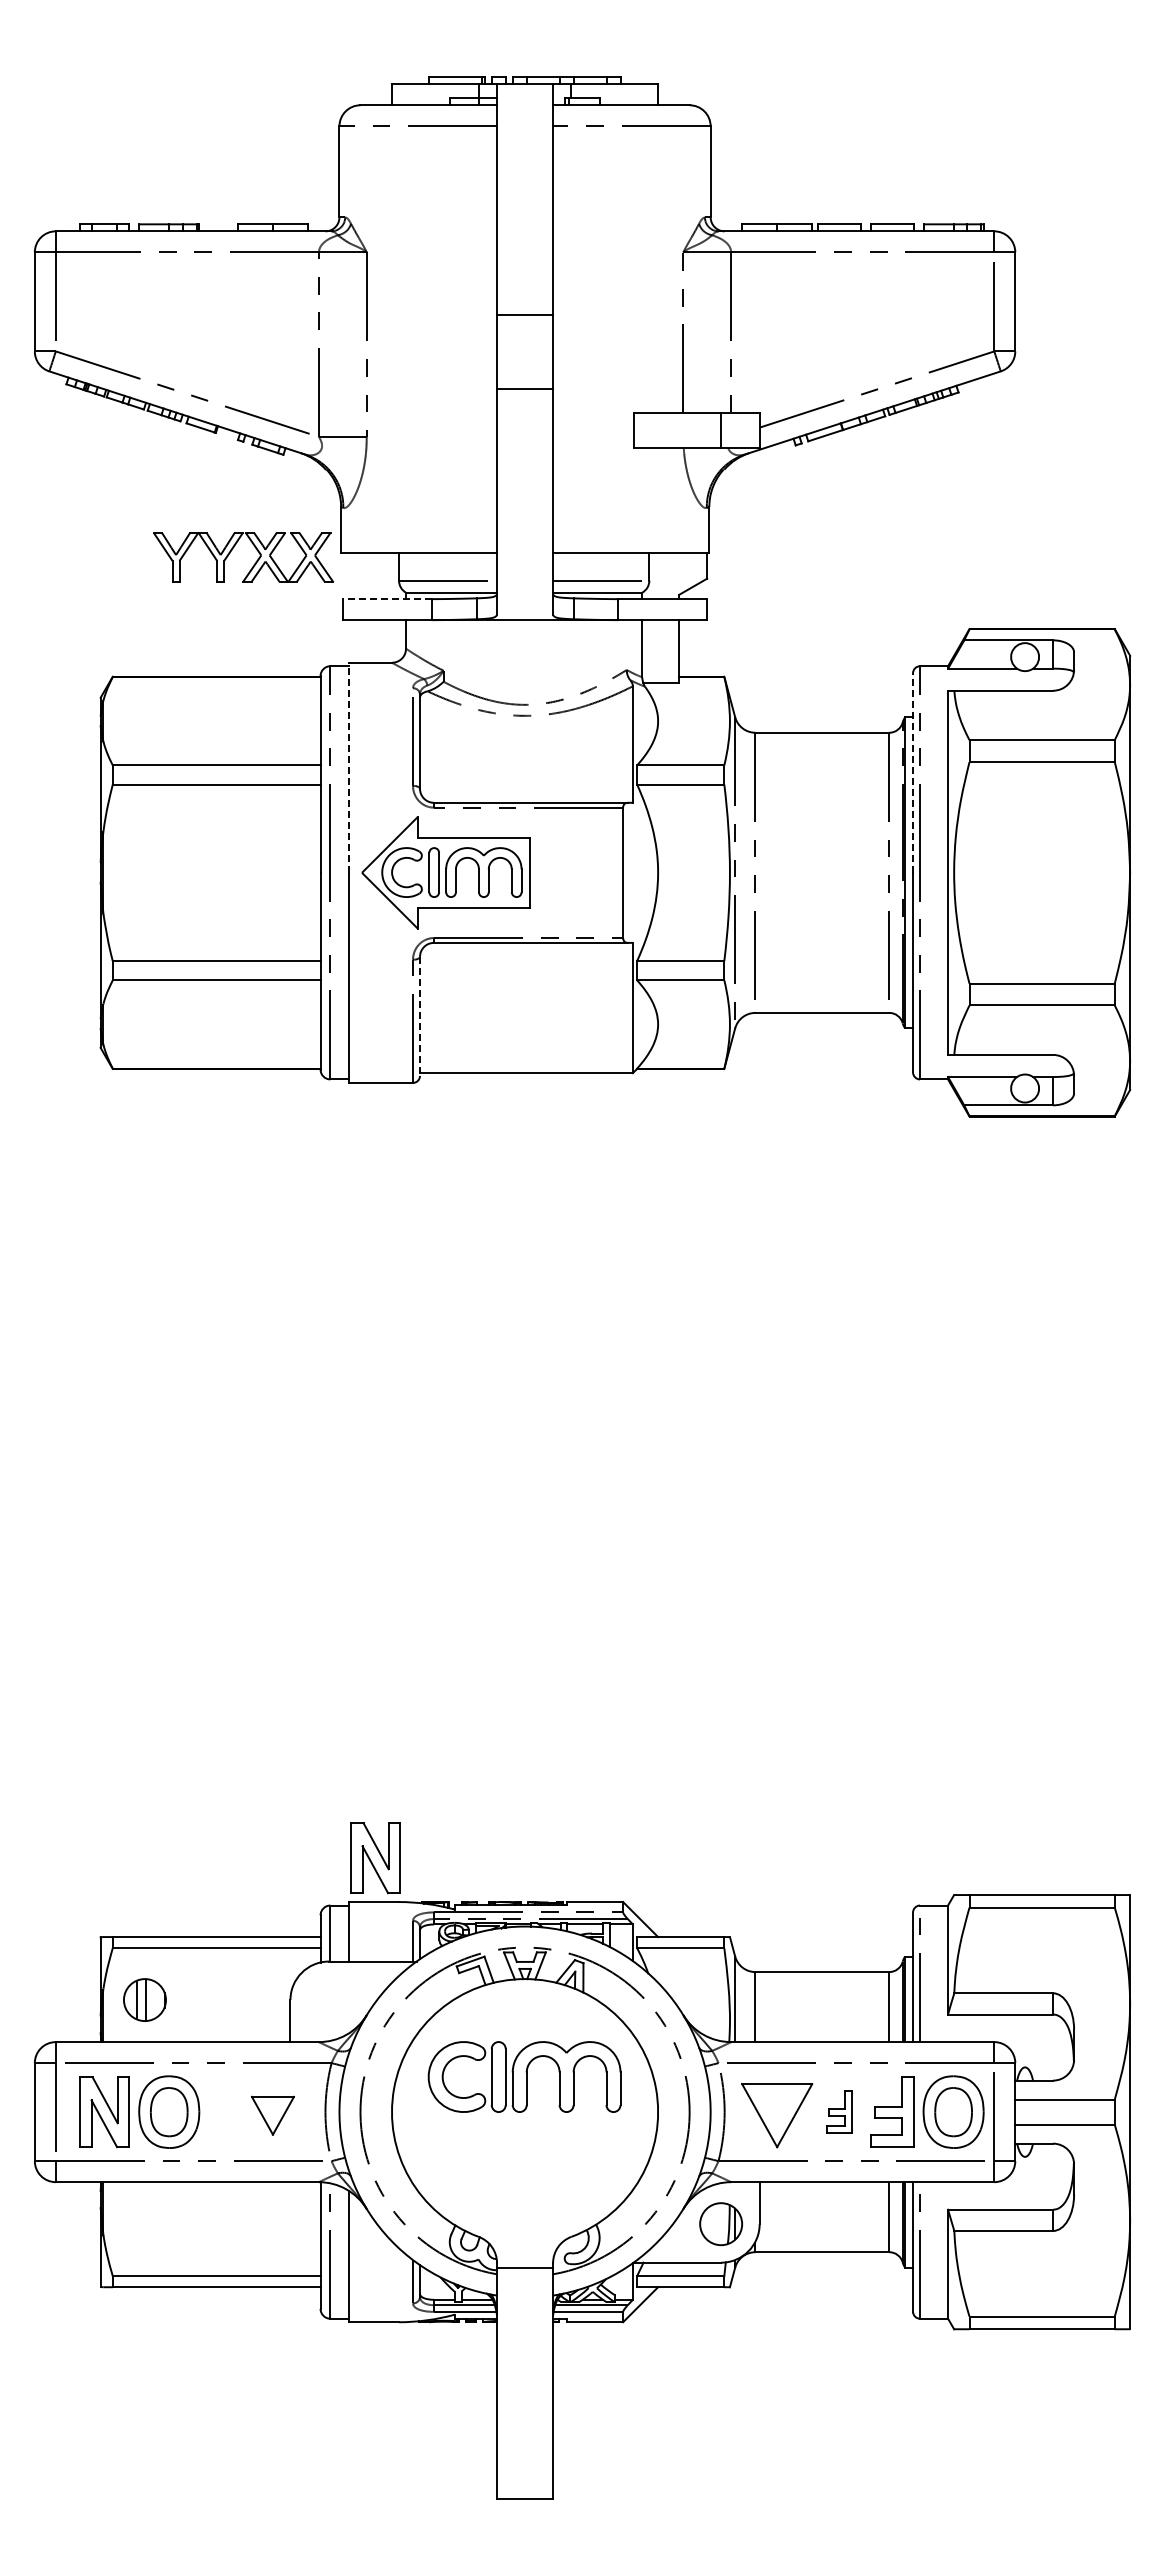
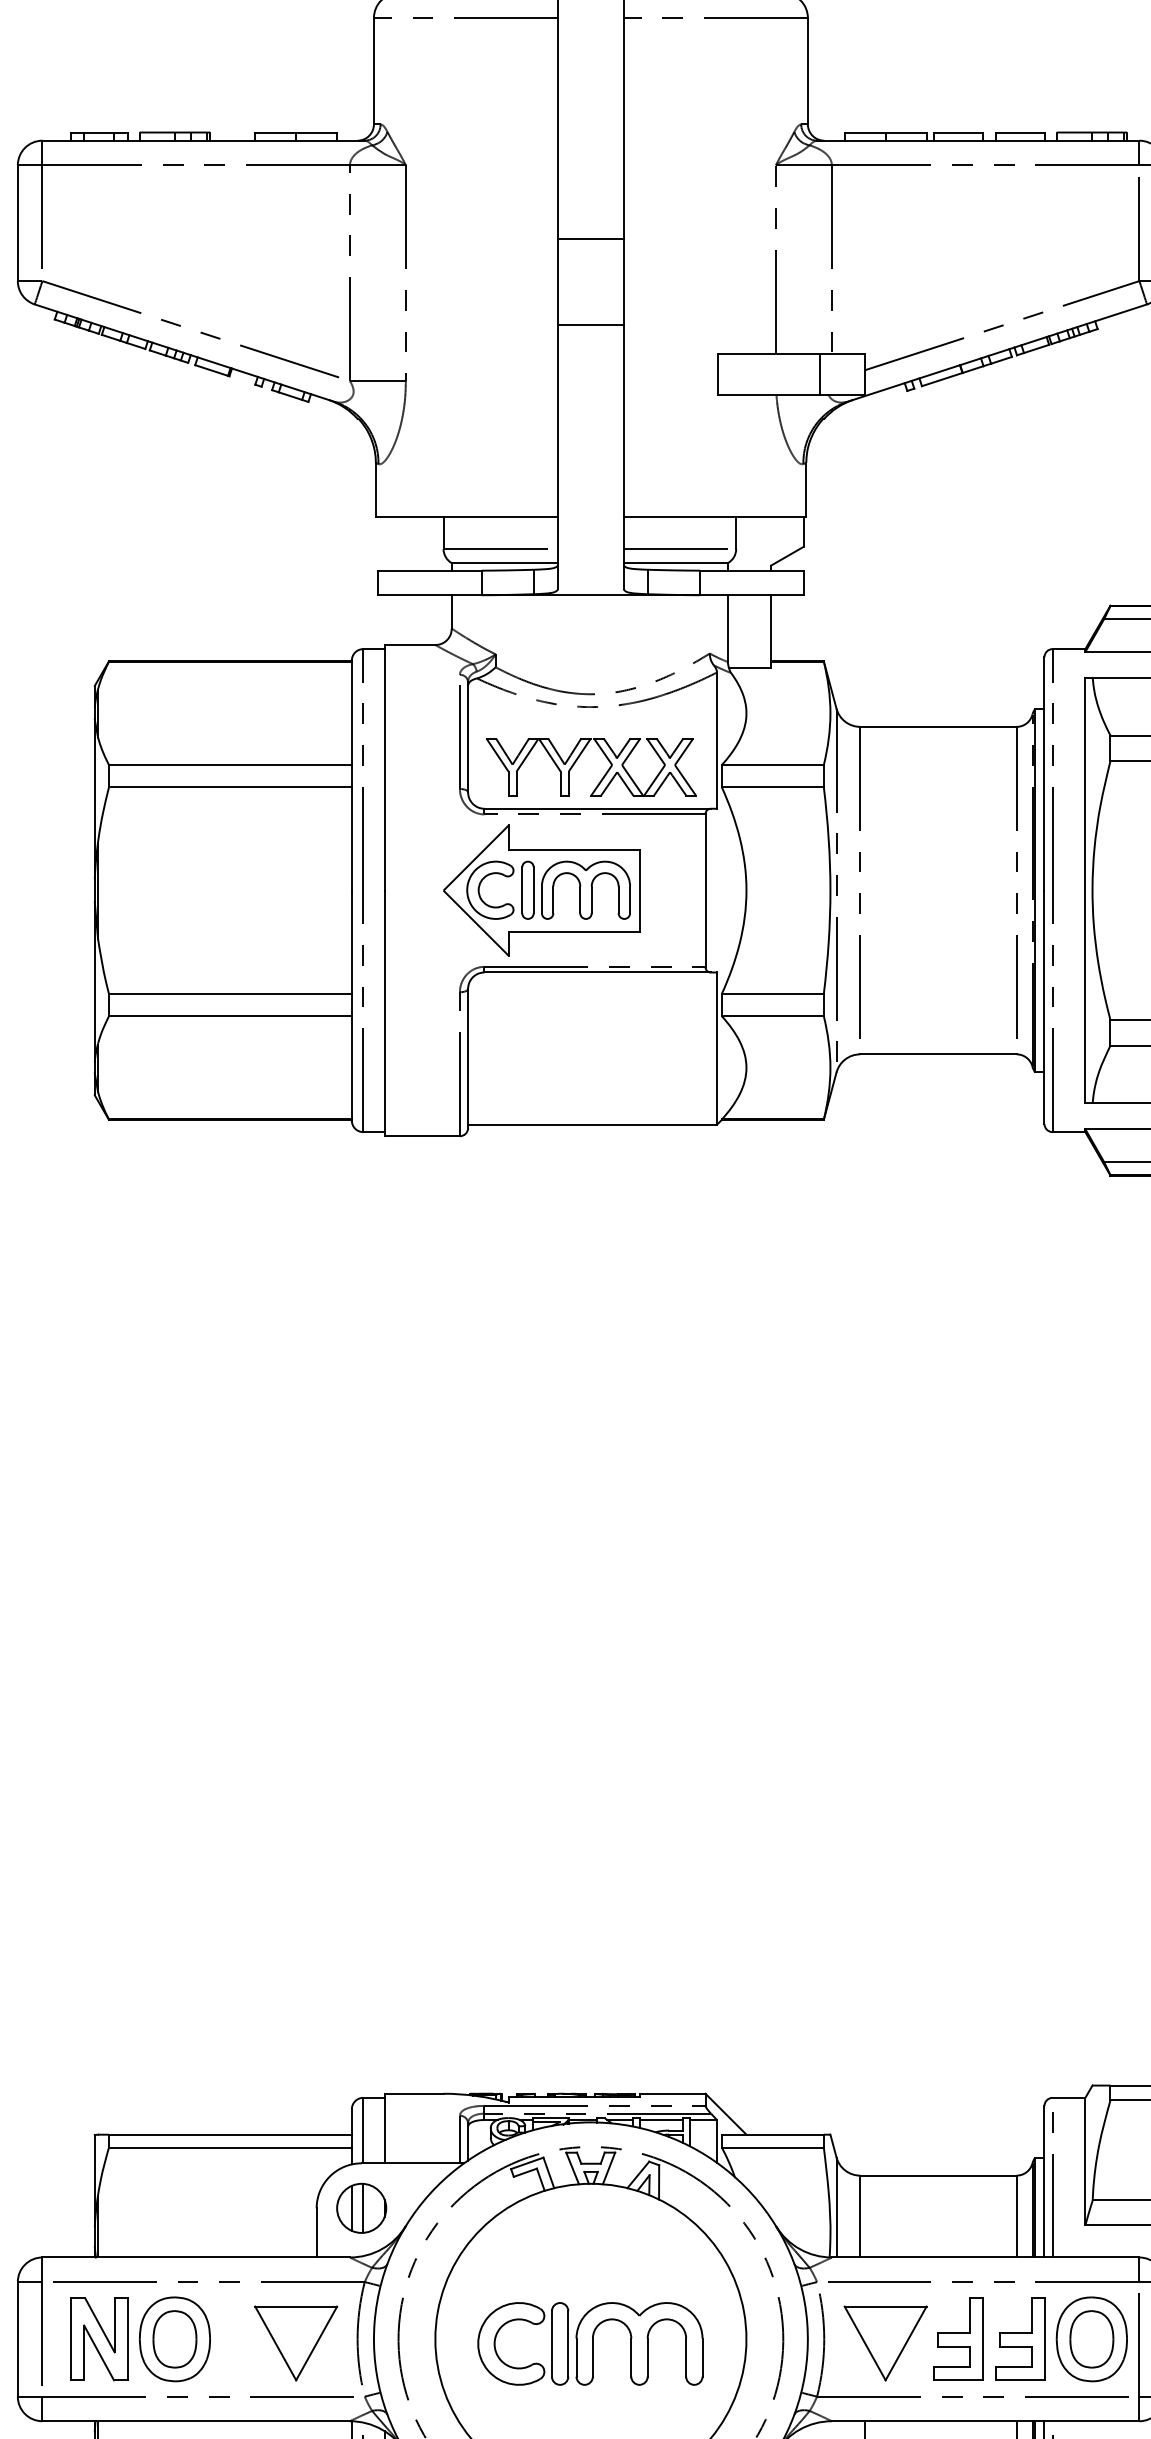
part: (254, 563) -> (604, 774), moved
line: (386, 599) -> (428, 571), dashed -> solid
line: (348, 767) -> (384, 767), dashed -> solid
line: (913, 773) -> (1044, 774), dashed -> solid
part: (445, 872) -> (541, 890), moved
line: (420, 1016) -> (468, 1058), dashed -> solid
part: (375, 1858) -> (416, 2042), removed
part: (144, 1999) -> (361, 2207), moved
part: (524, 2076) -> (590, 2343), moved
part: (839, 2111) -> (958, 2338), size x1.67
part: (272, 2115) -> (295, 2343), size x1.67

